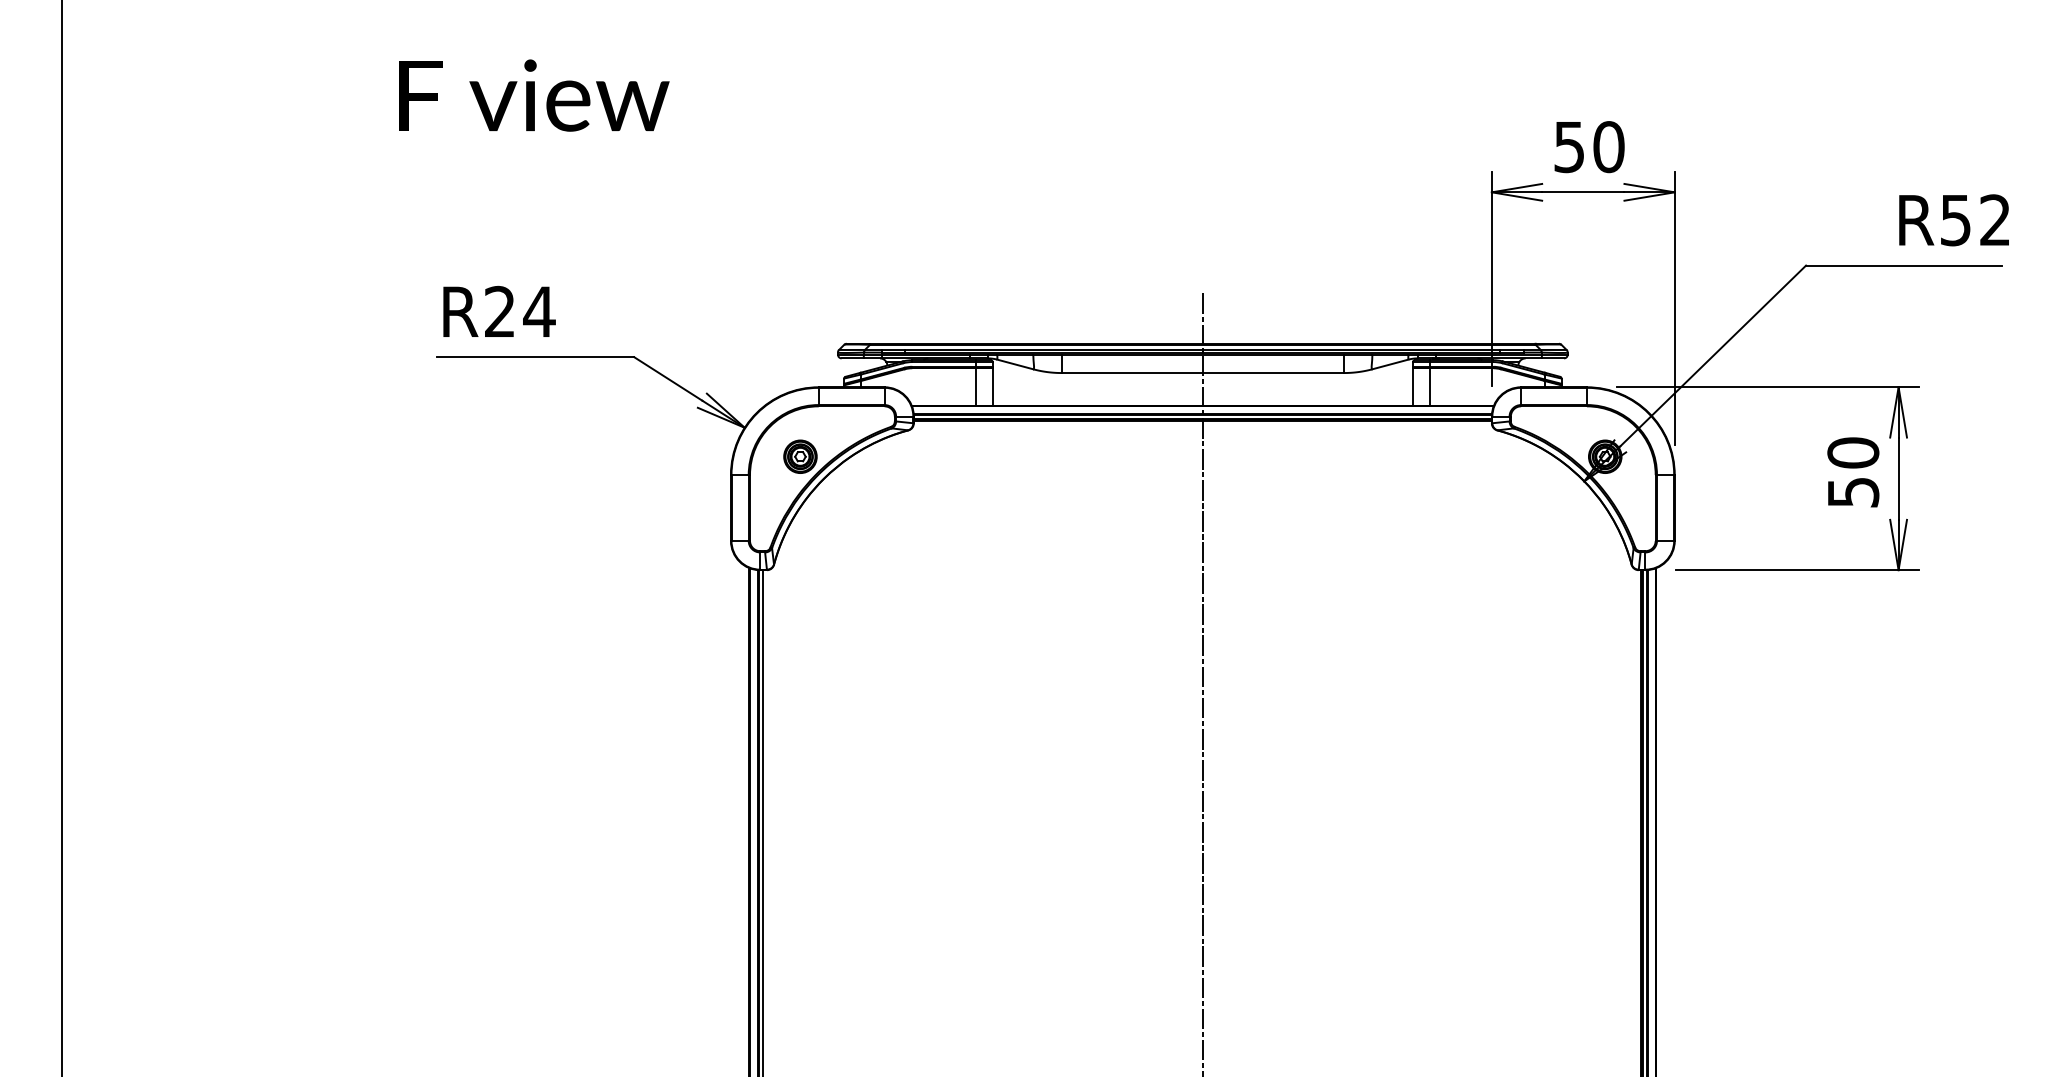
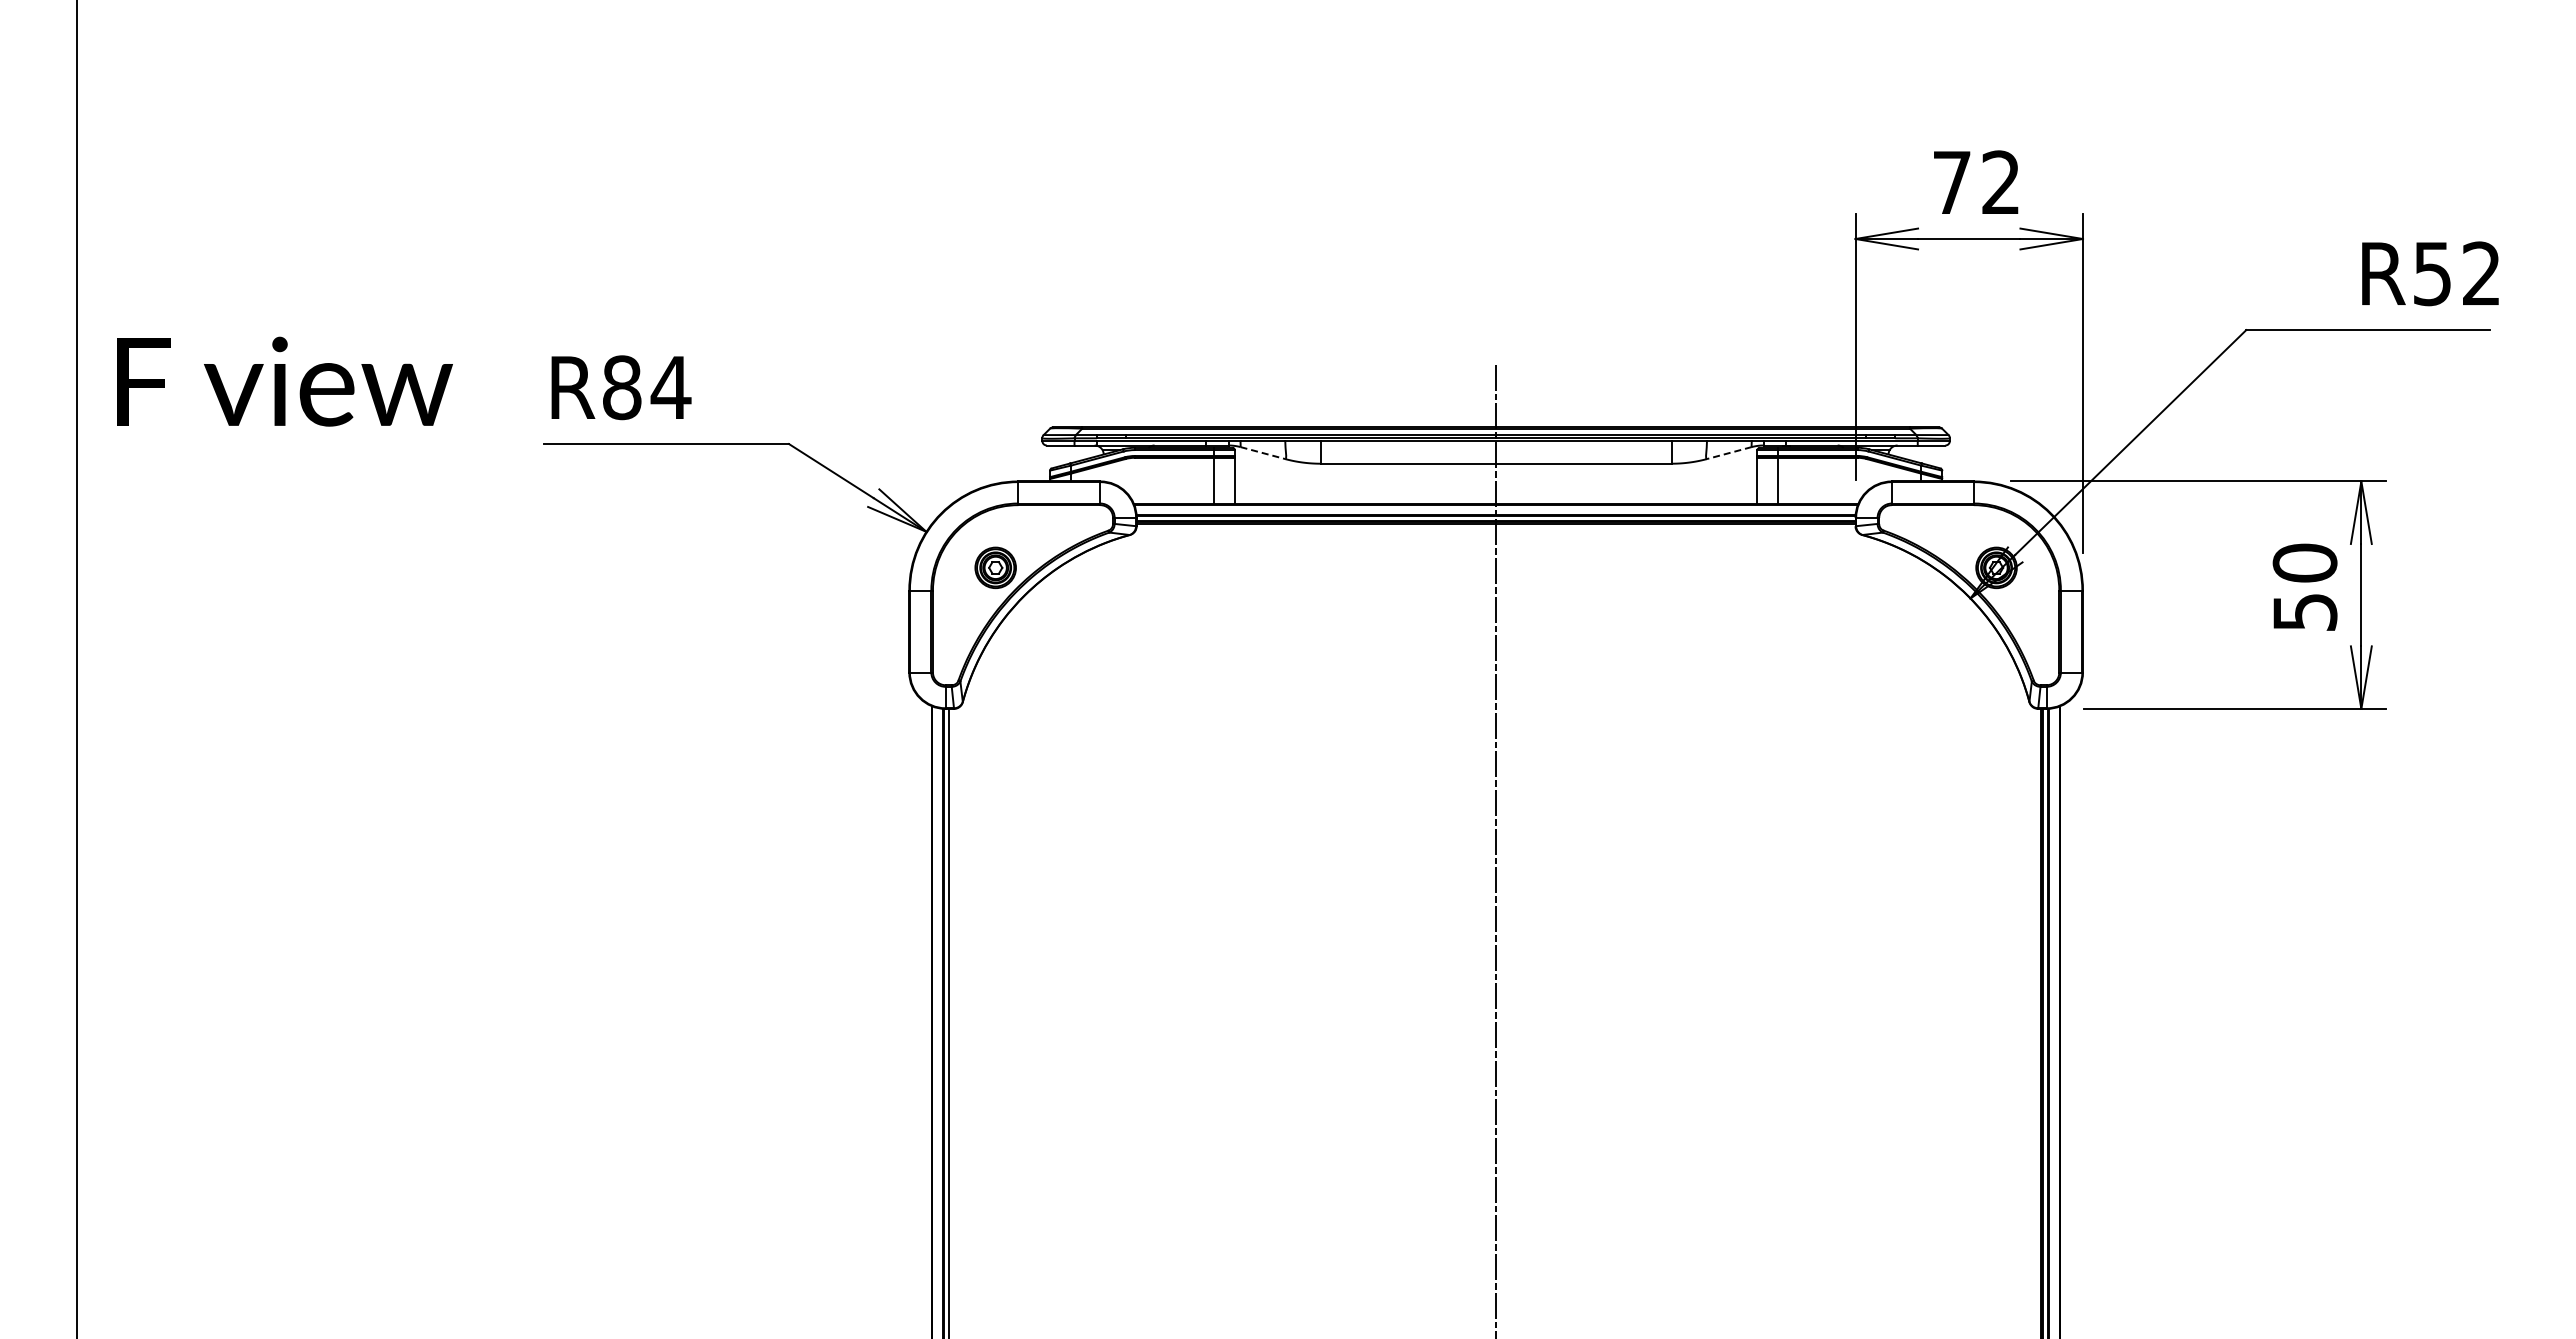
text: (534, 95) -> (284, 381), moved
text: (1589, 146) -> (1976, 182), 50 -> 72
text: (500, 311) -> (622, 387), R24 -> R84
line: (1015, 364) -> (1263, 453), solid -> dashed
line: (1389, 364) -> (1728, 453), solid -> dashed

